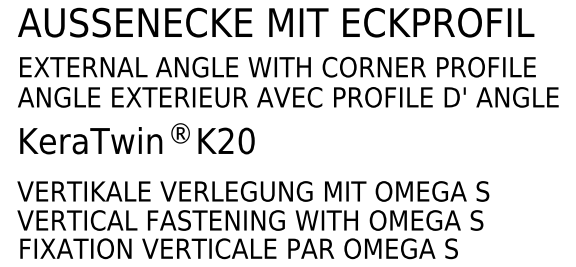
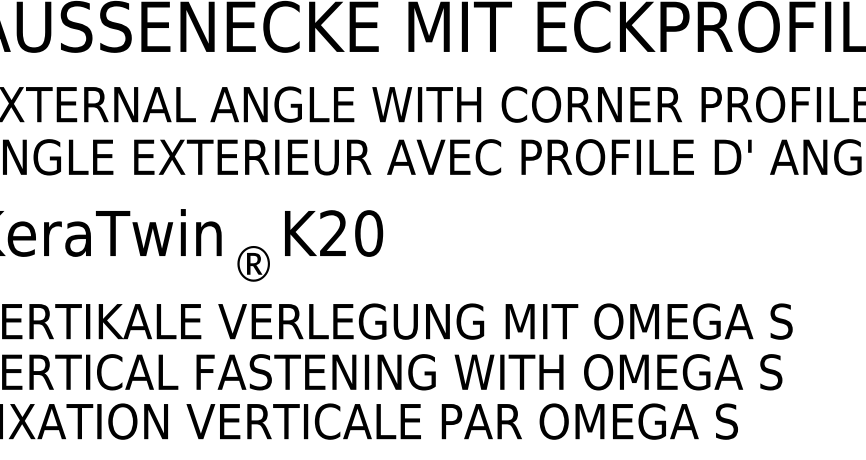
text: (180, 133) -> (253, 264), moved

